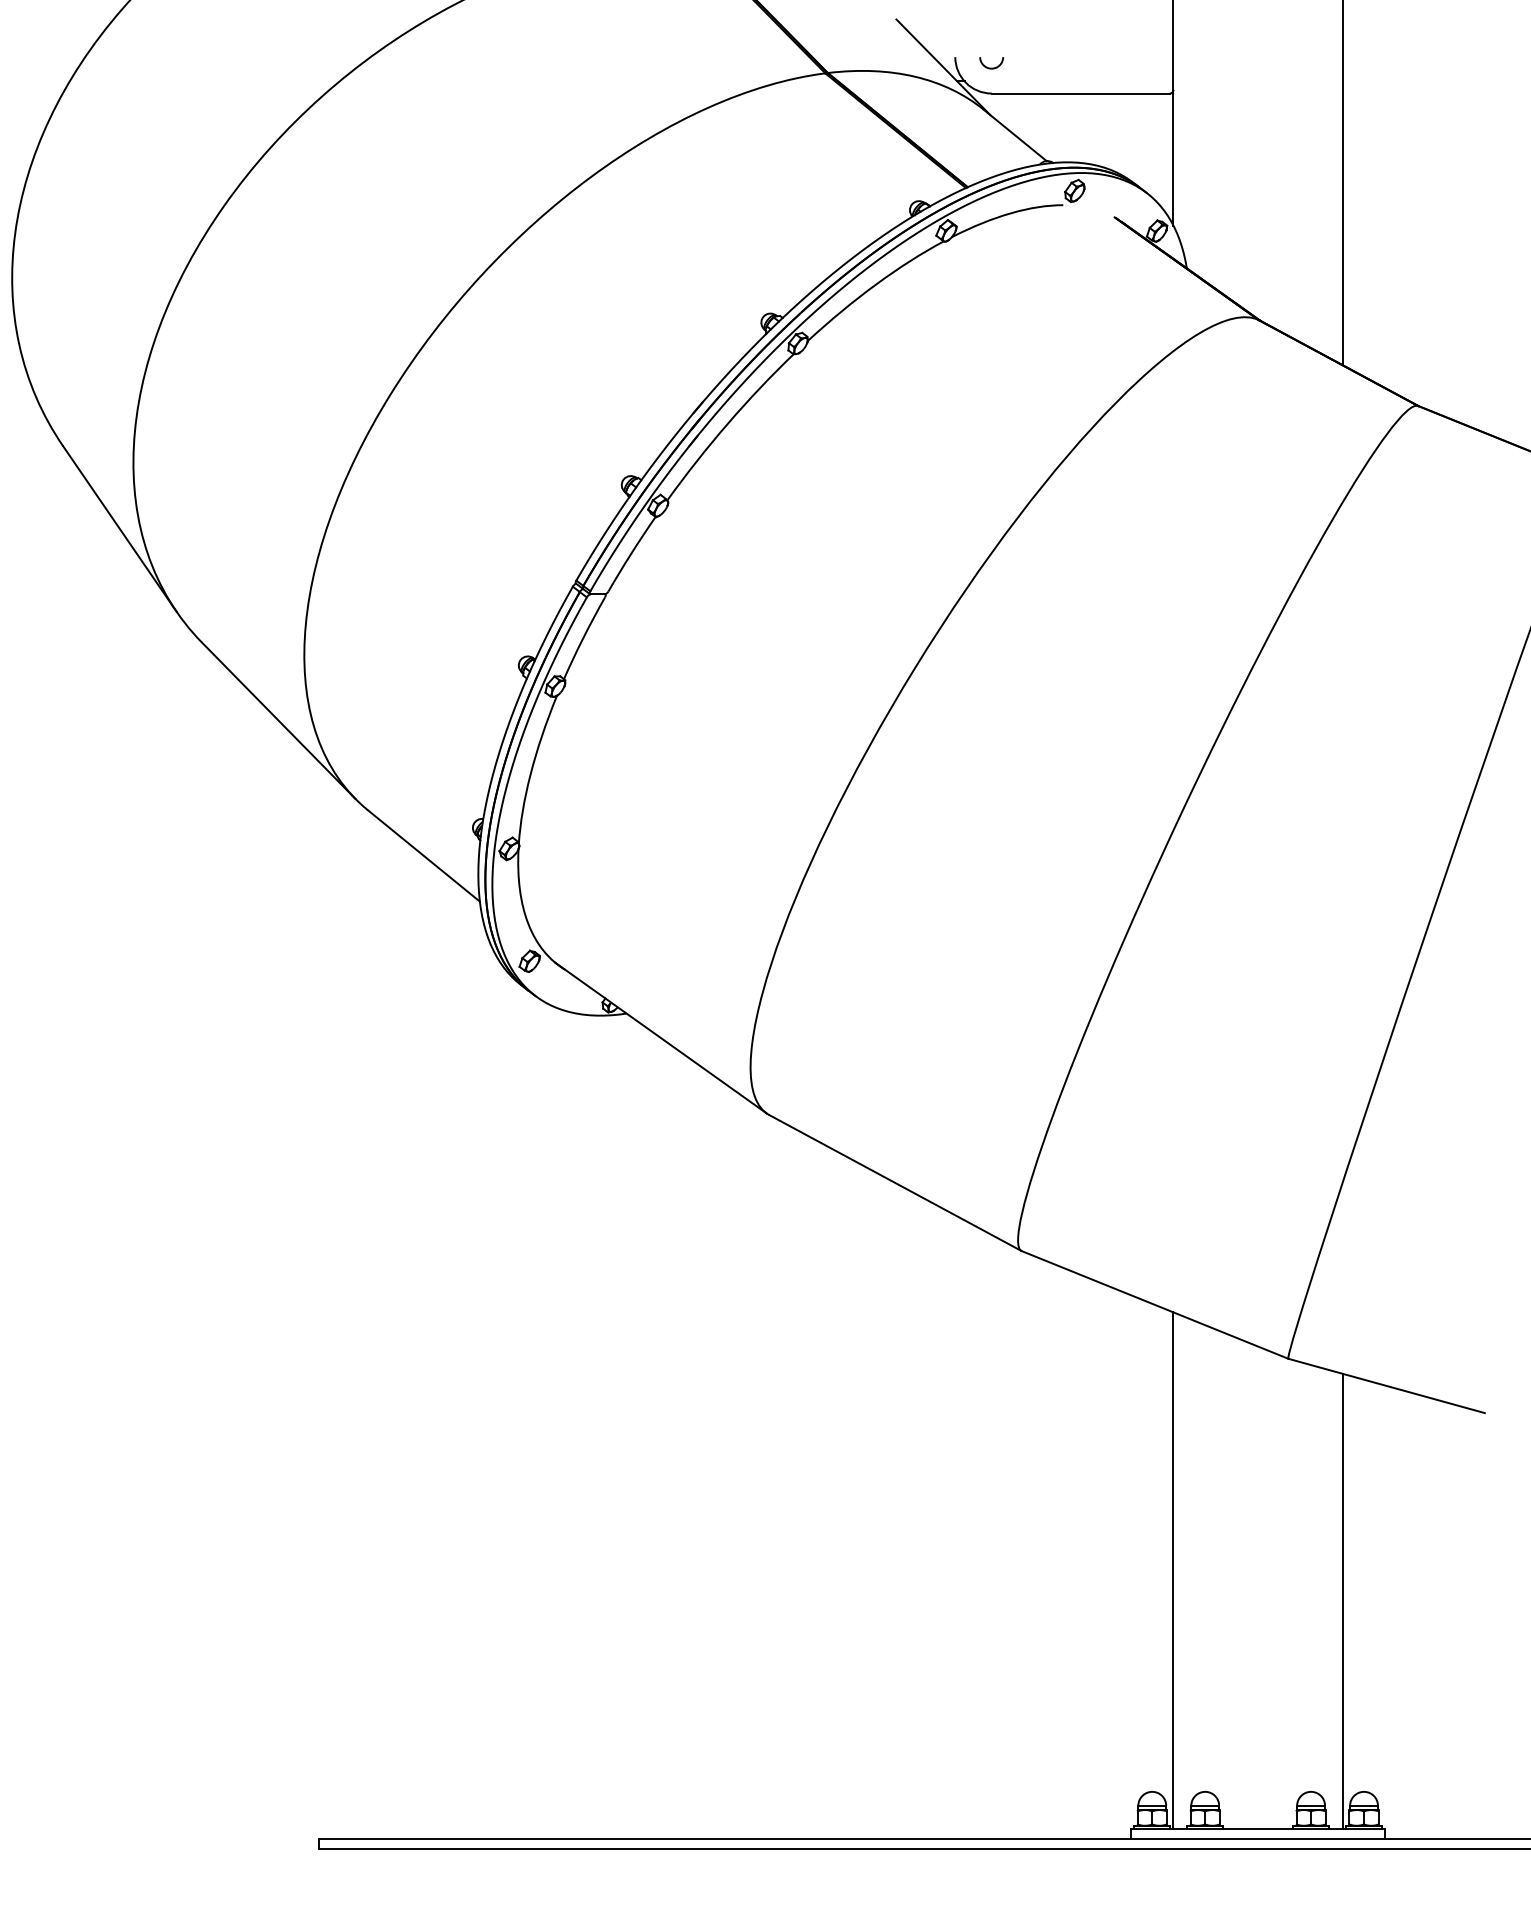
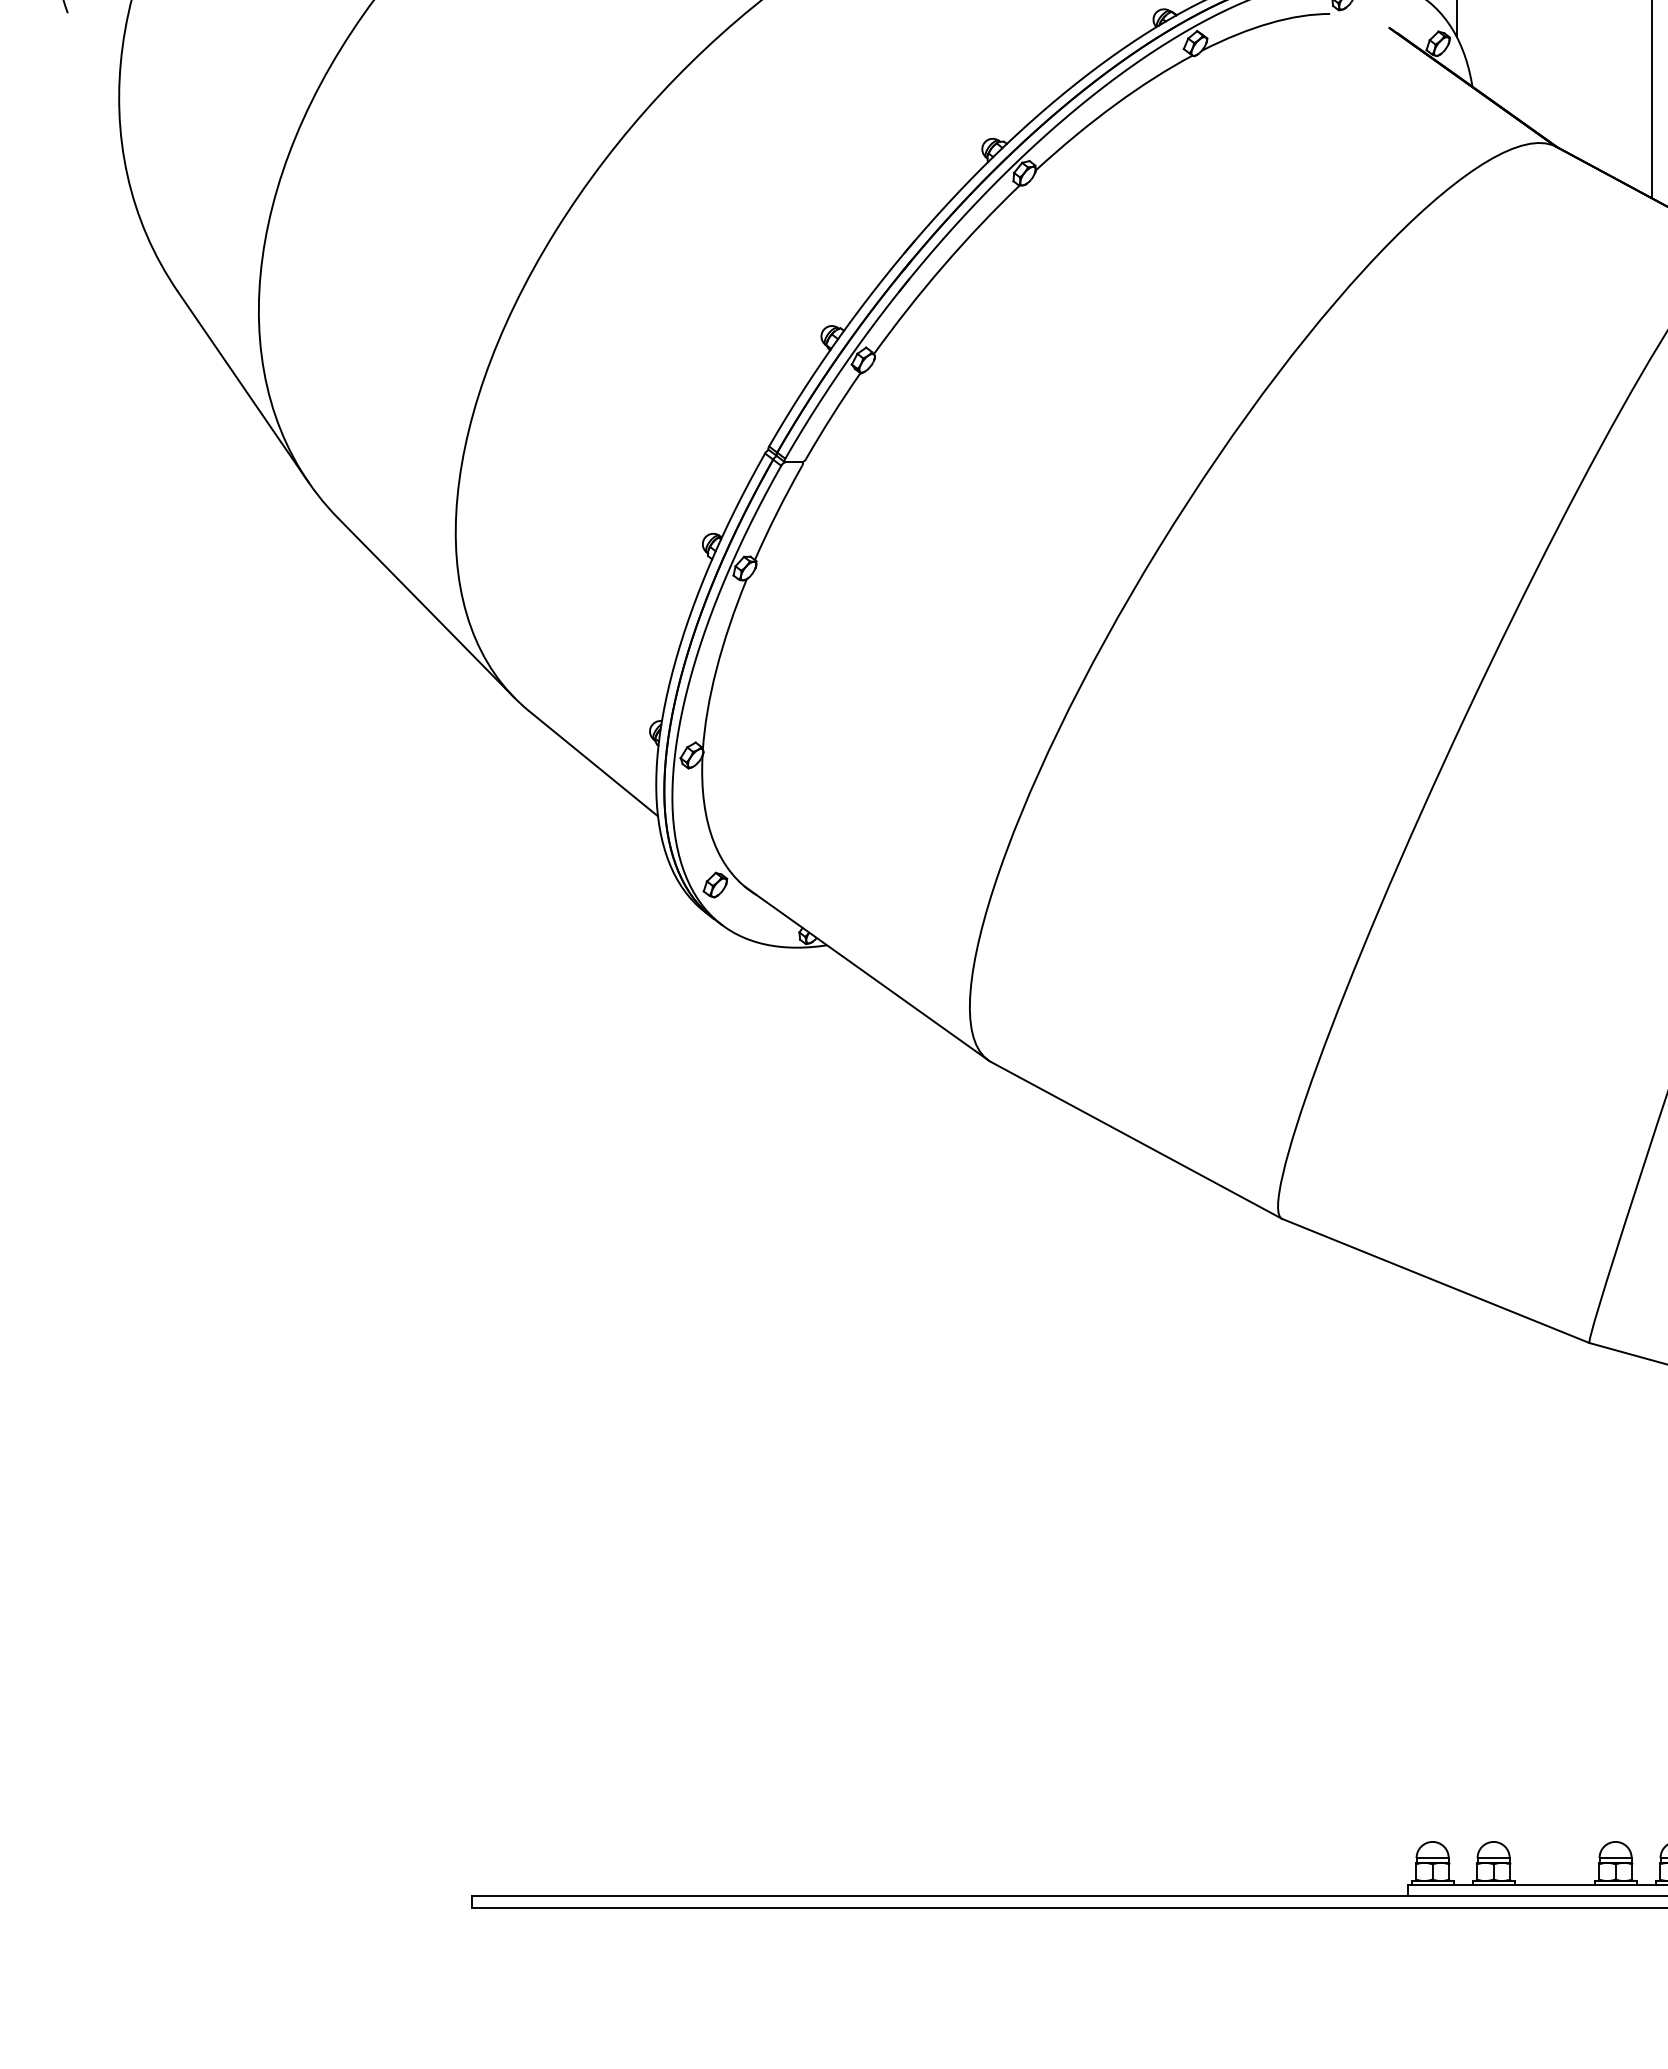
line: (1173, 1570) -> (1457, 1586), removed
line: (1342, 1601) -> (1651, 1622), removed

